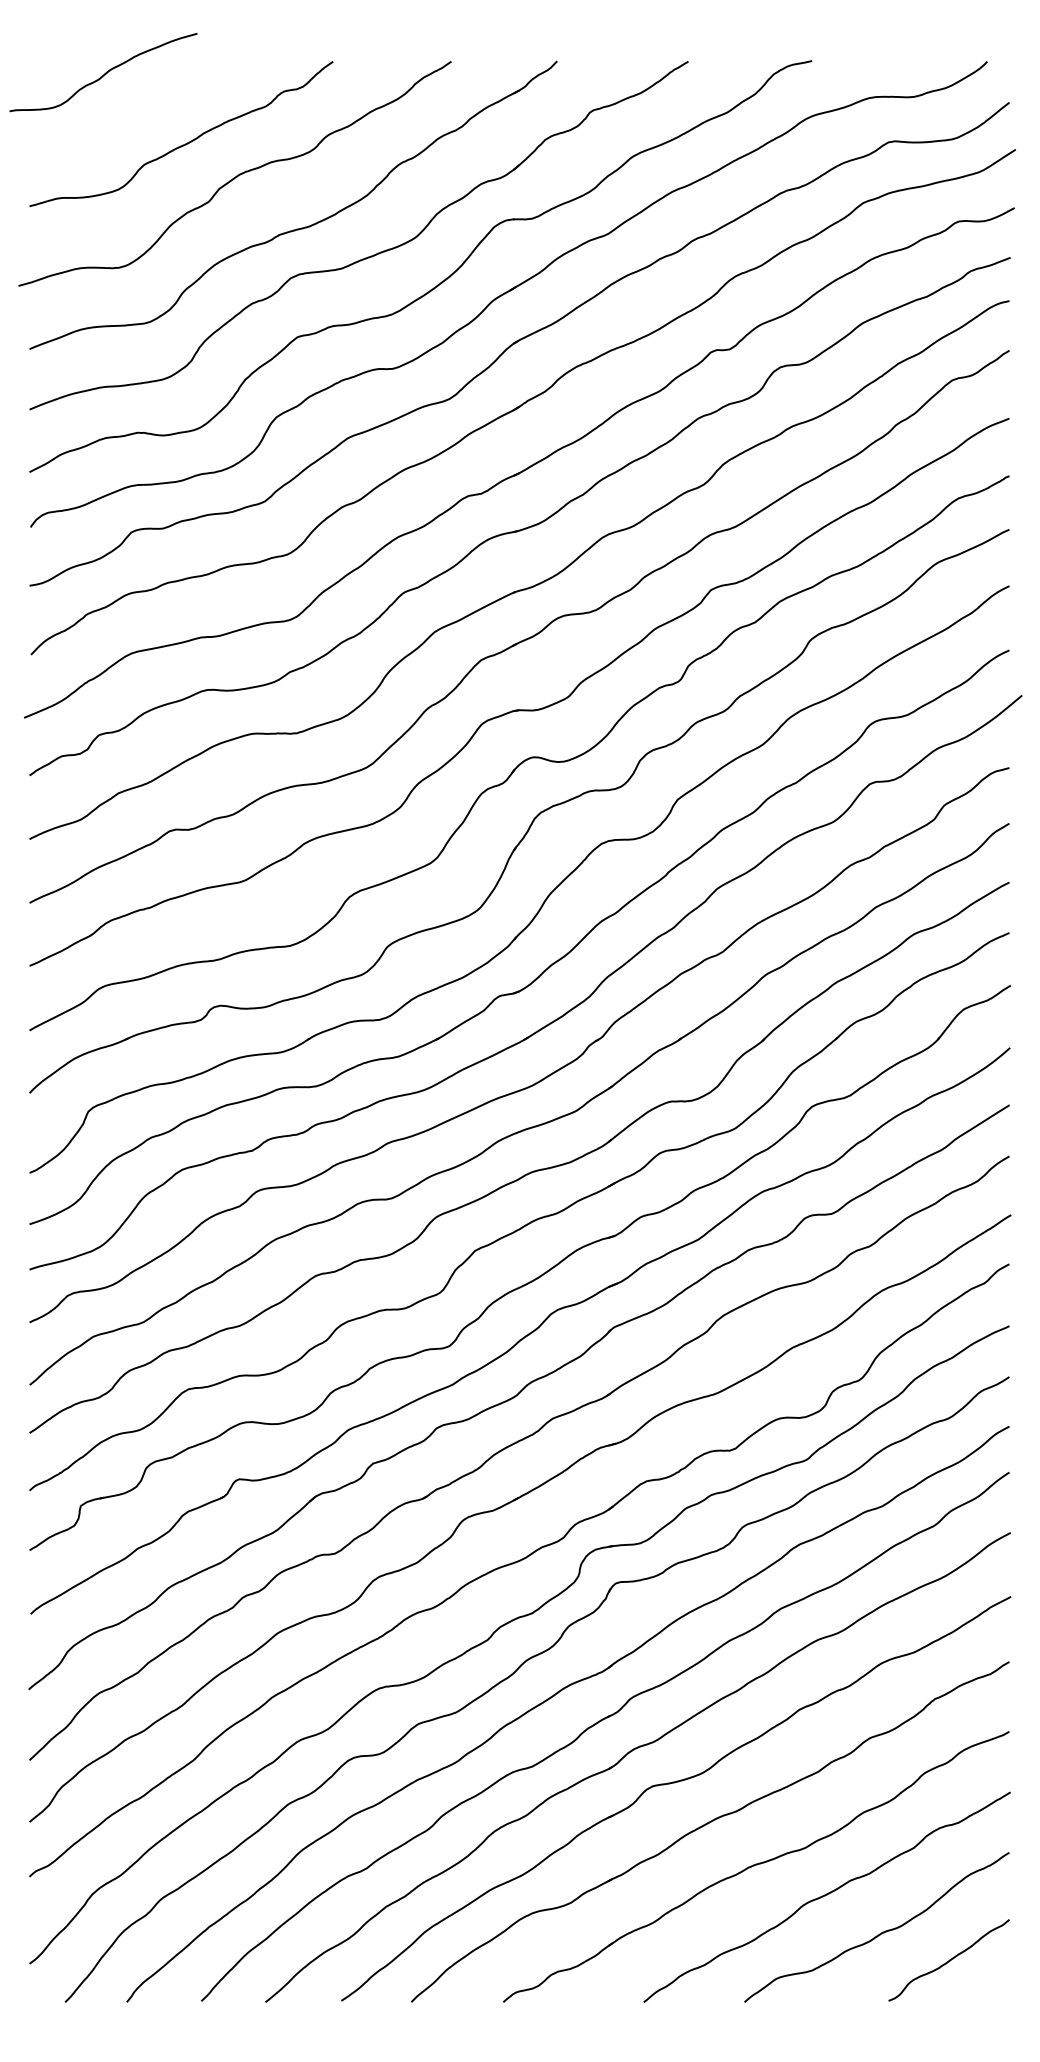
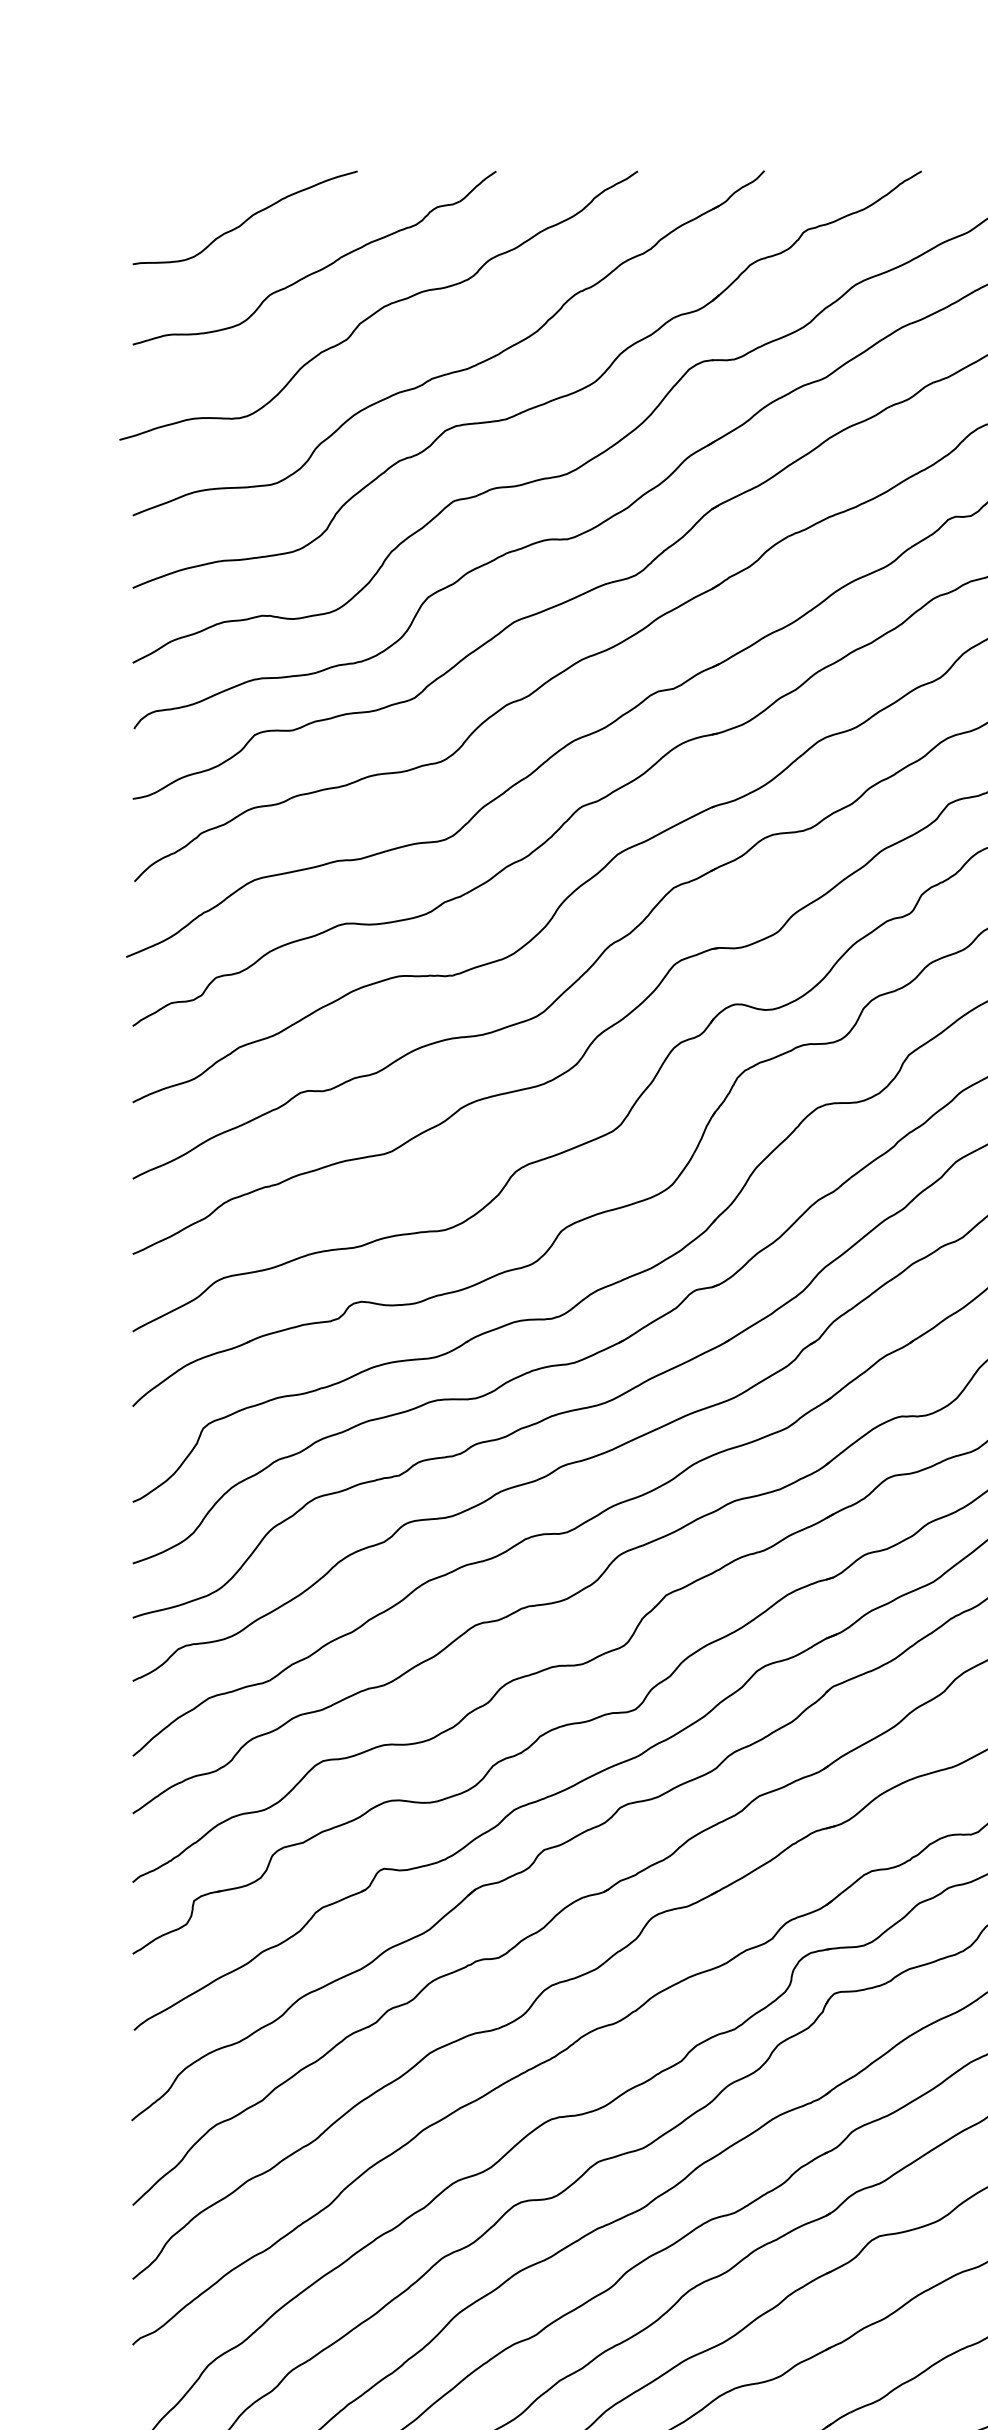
curve: (104, 73) -> (246, 219), moved

